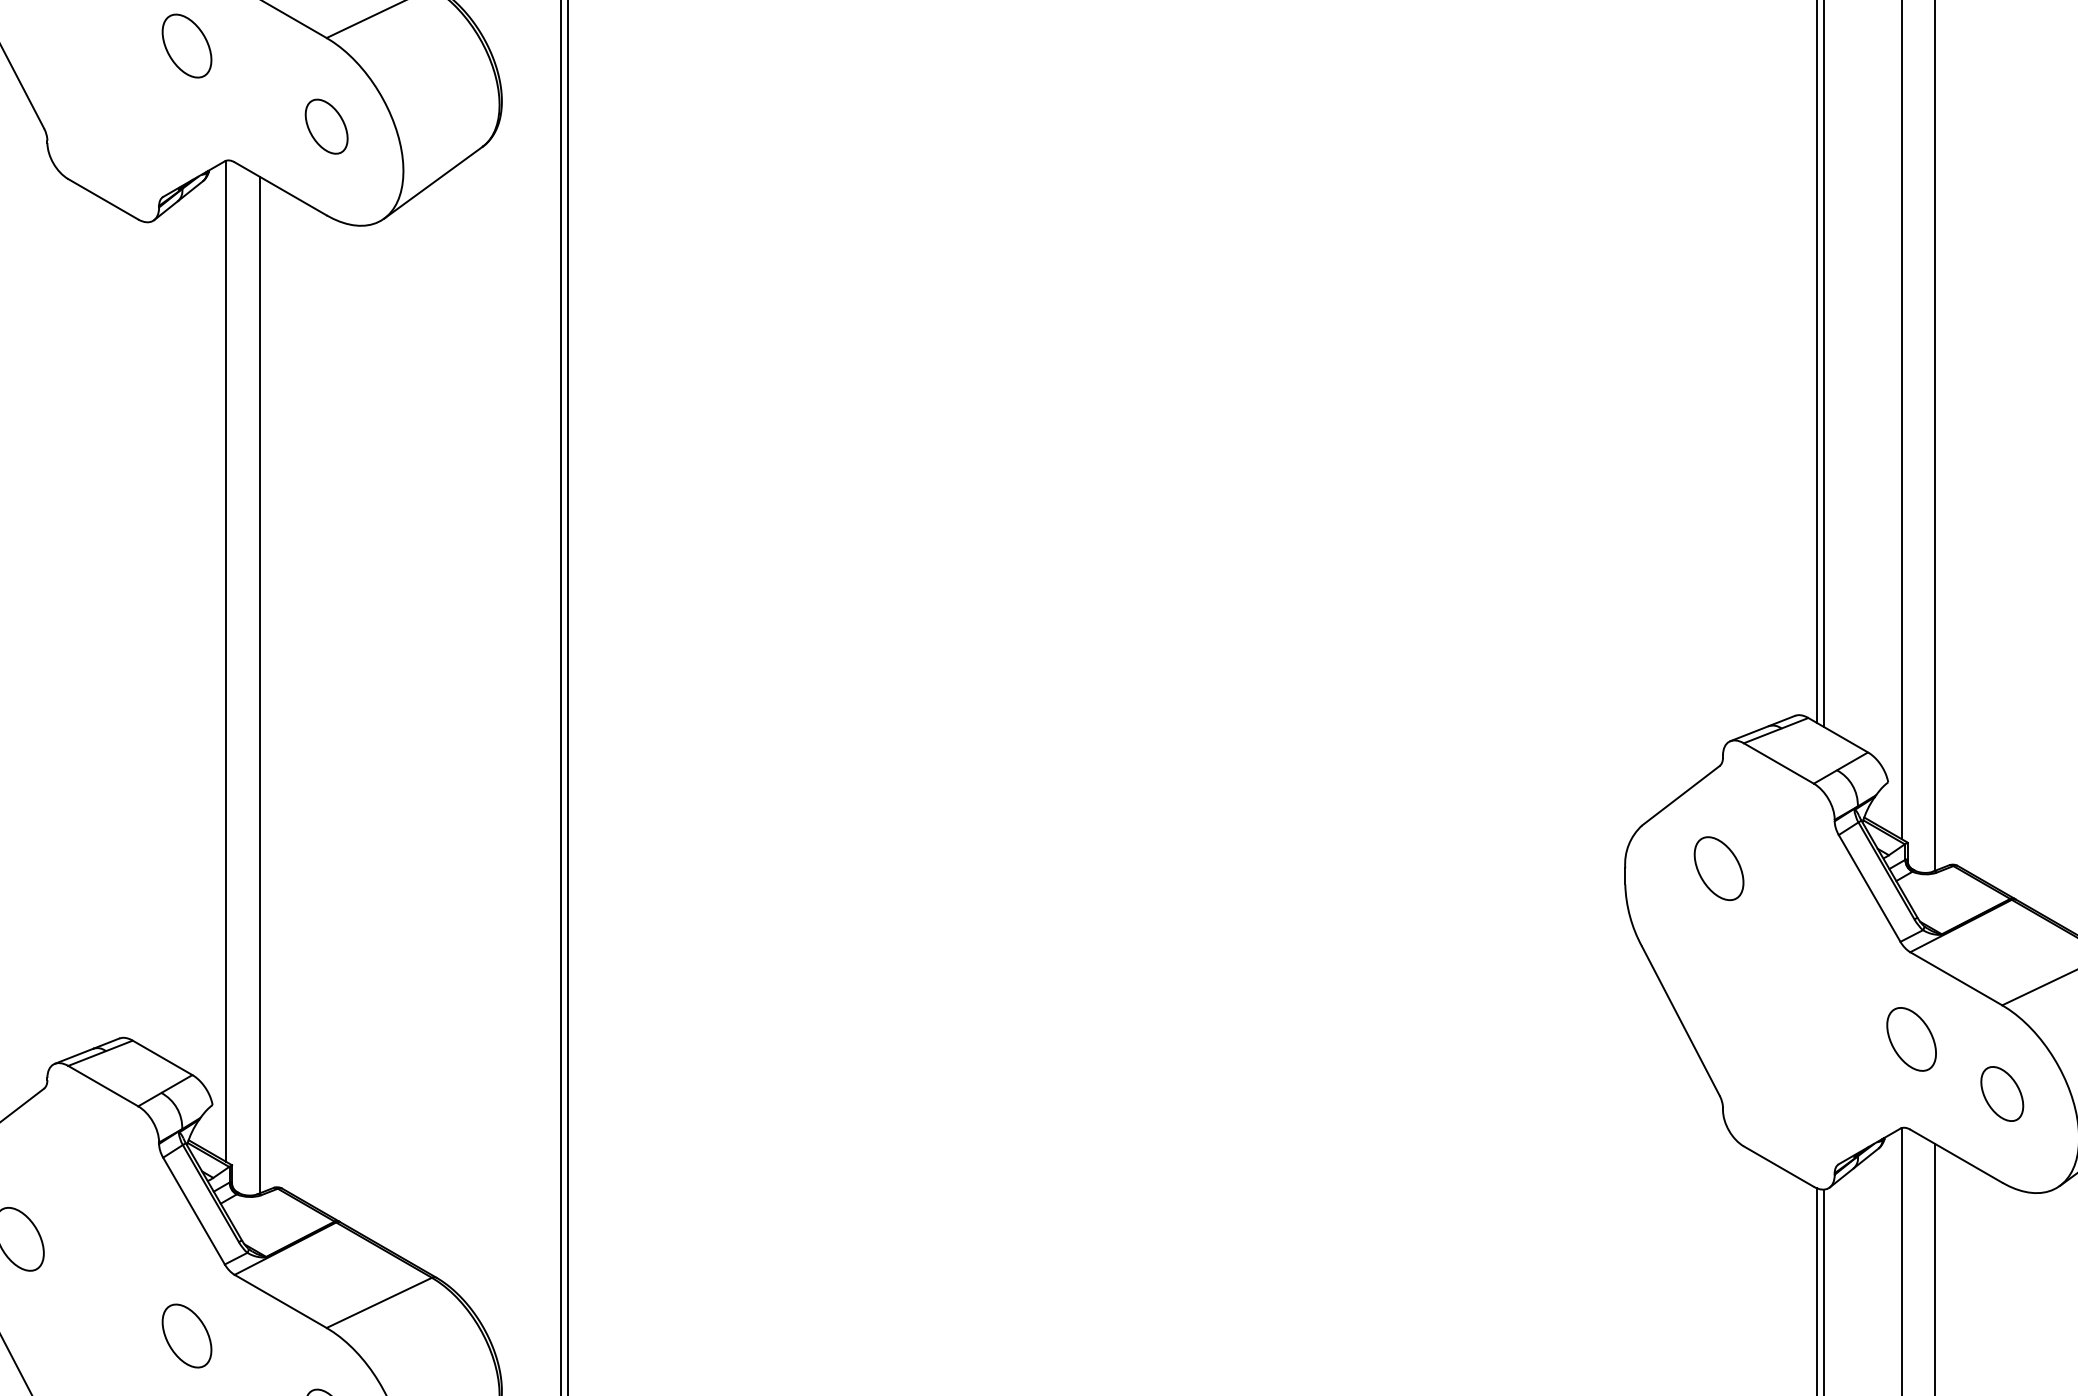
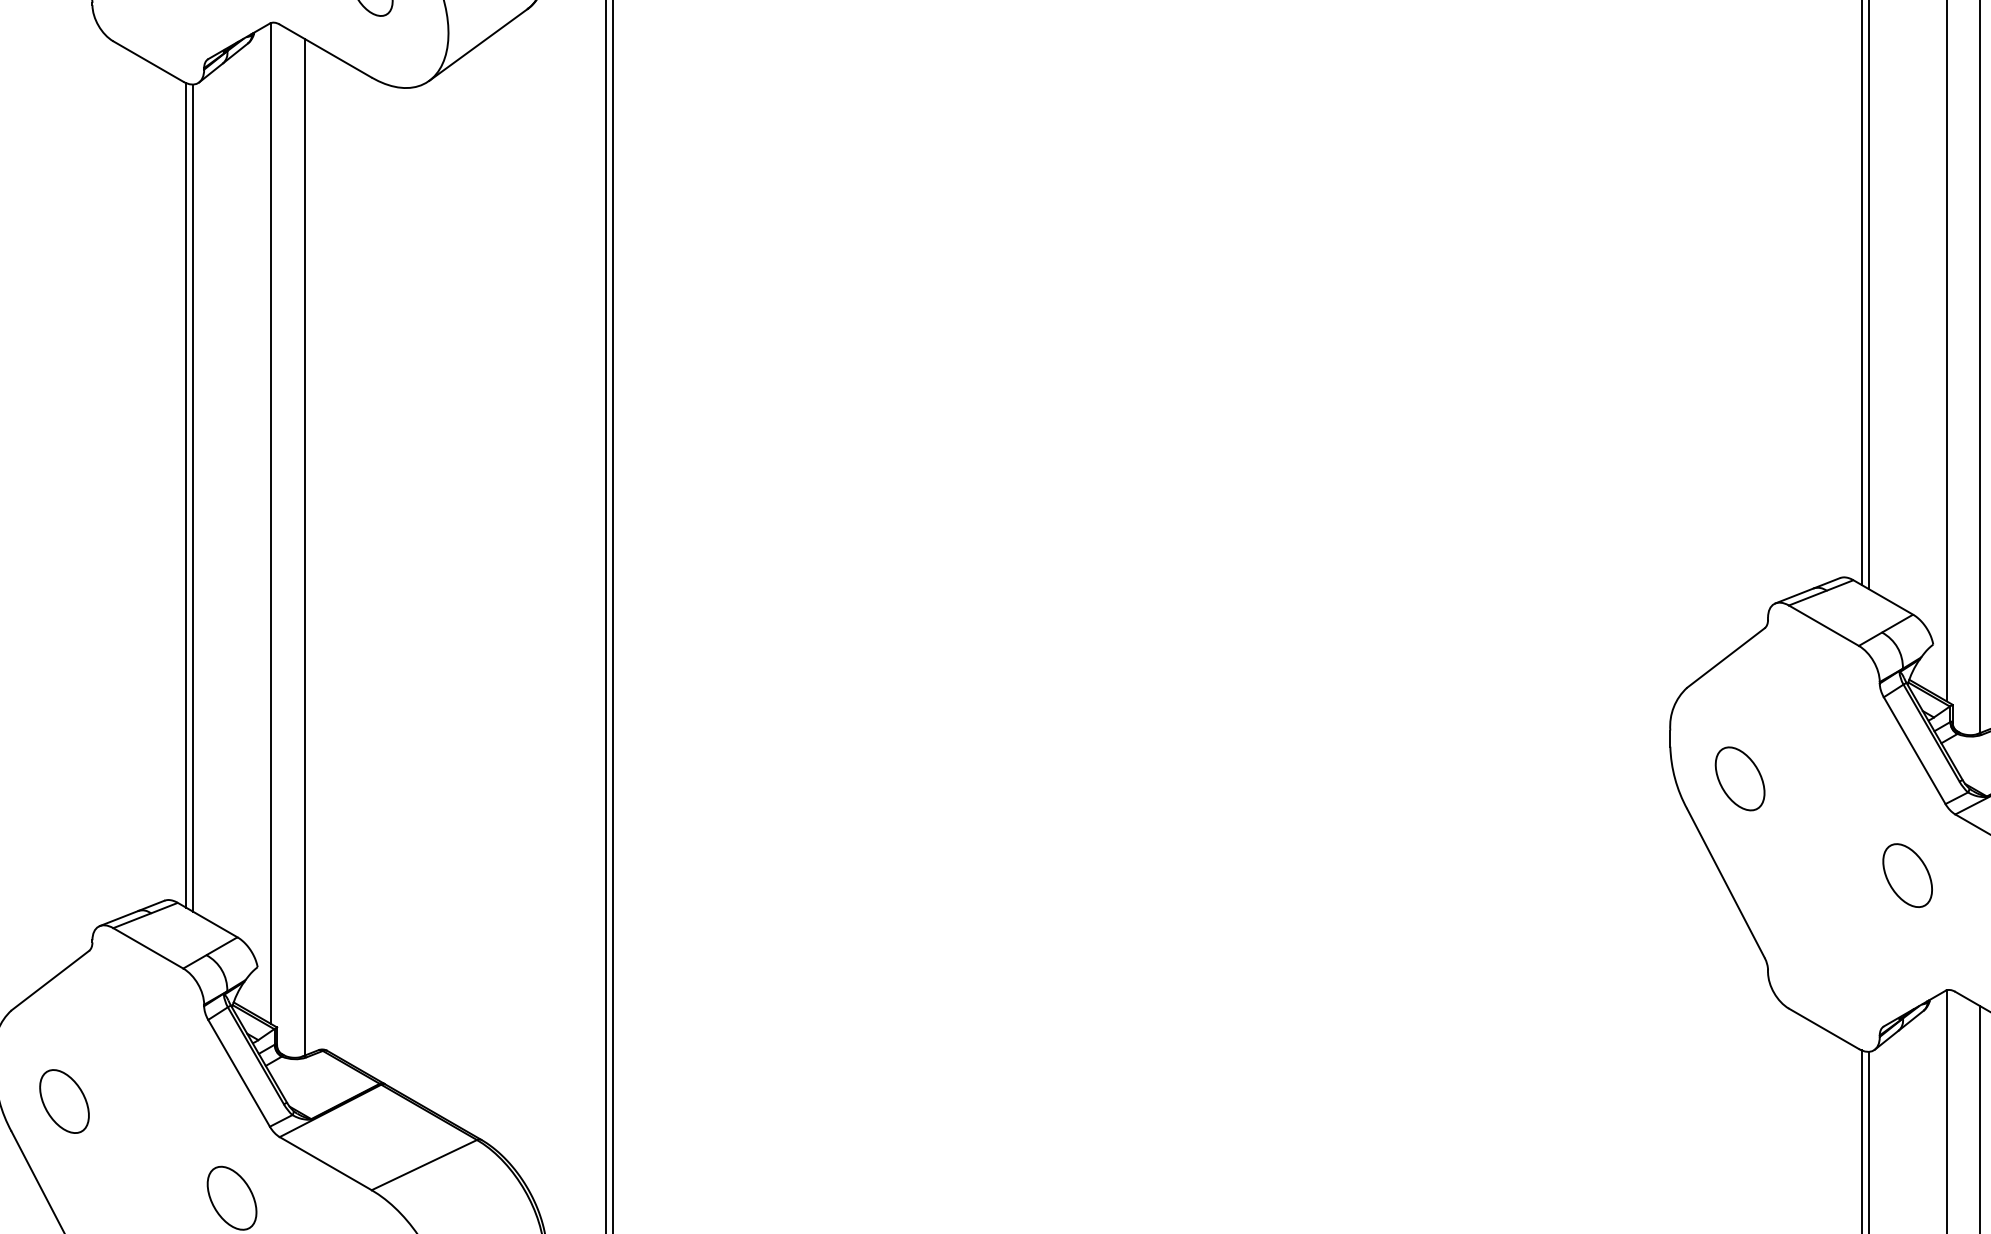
line: (141, 632) -> (186, 494), added
line: (147, 635) -> (192, 497), added
part: (1718, 868) -> (1739, 778), moved
part: (1911, 1039) -> (1907, 875), moved

